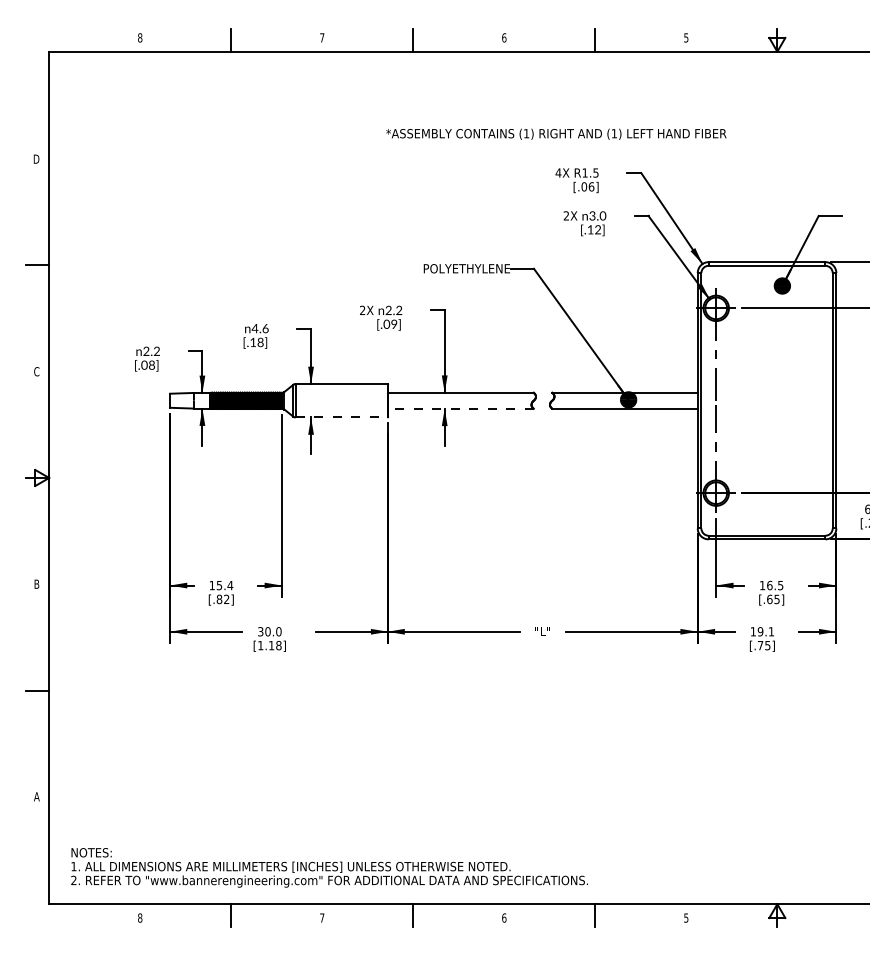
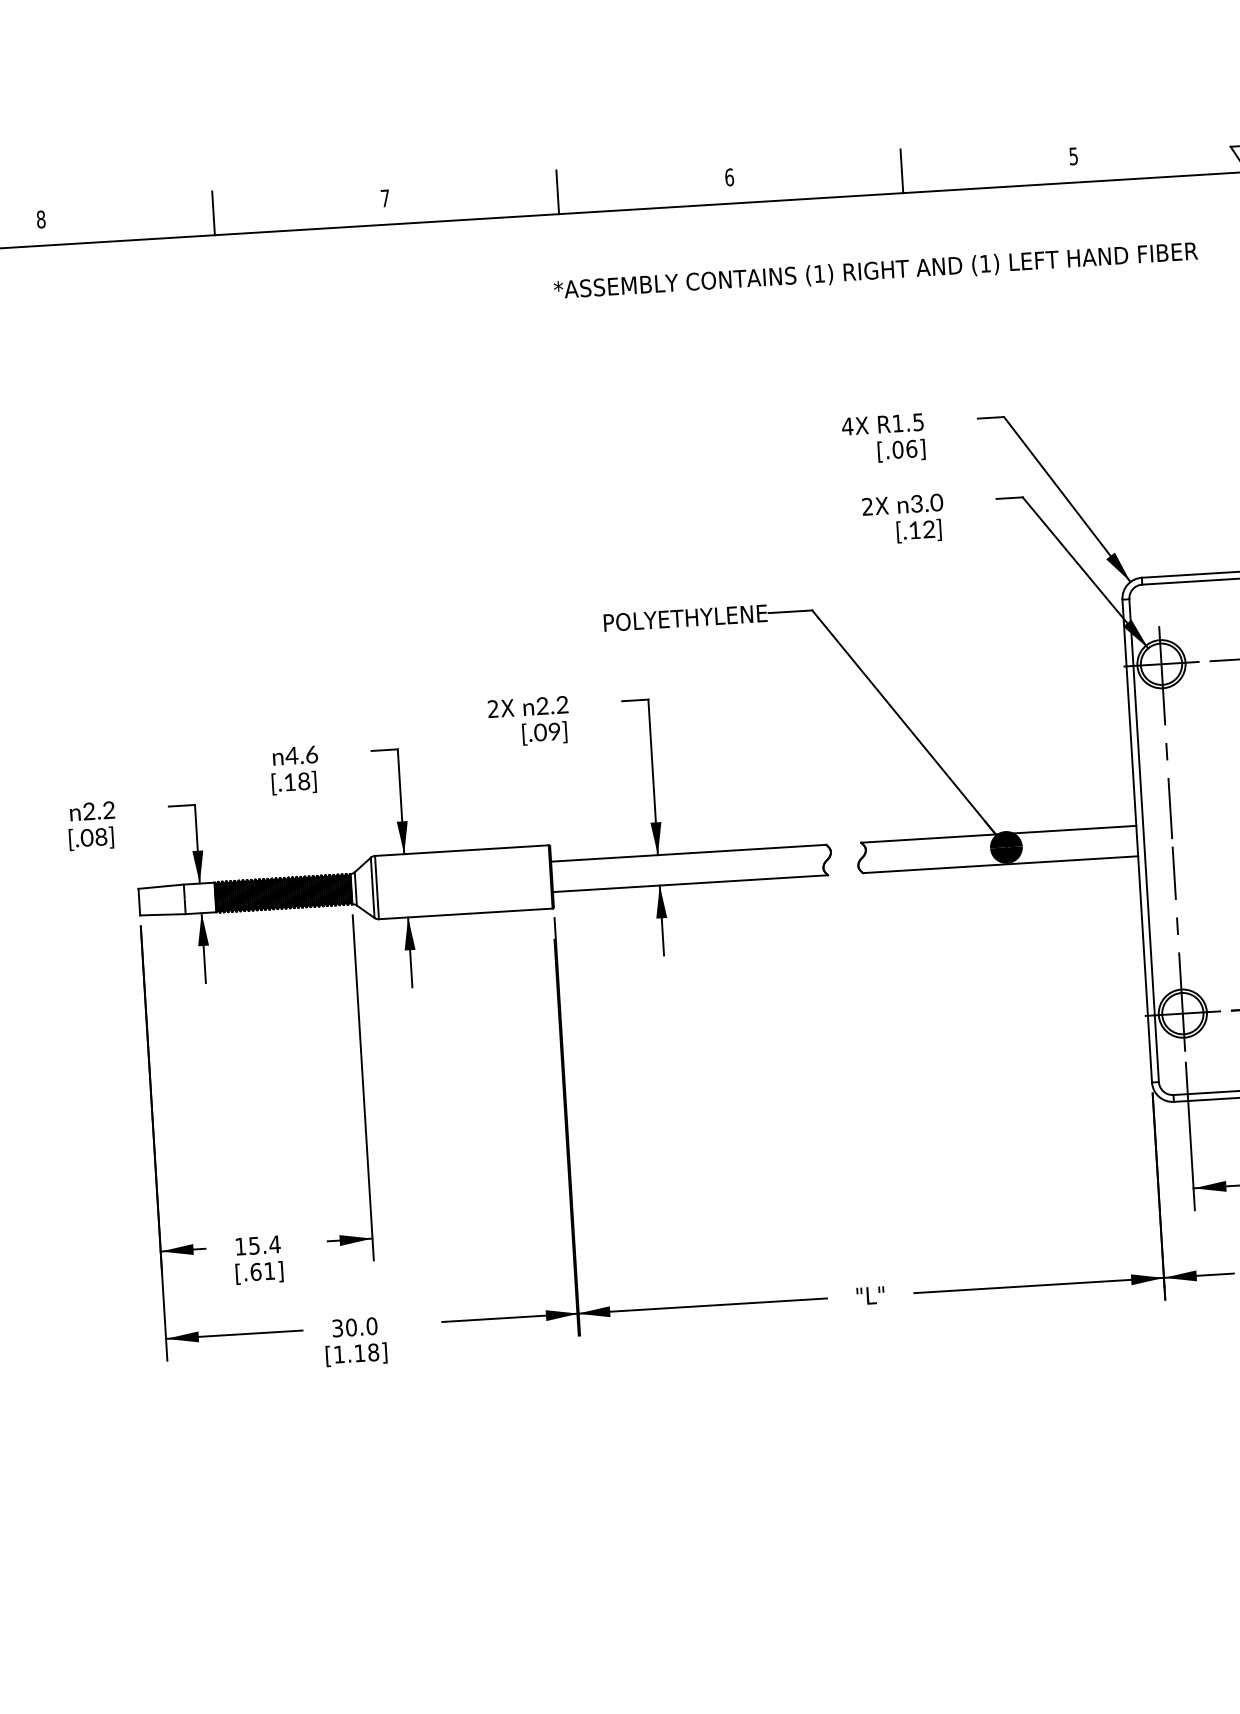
text: (556, 133) -> (876, 270), moved
line: (460, 408) -> (689, 883), dashed -> solid
line: (341, 417) -> (465, 913), dashed -> solid
text: (222, 598) -> (261, 1269), [.82] -> [.61]

